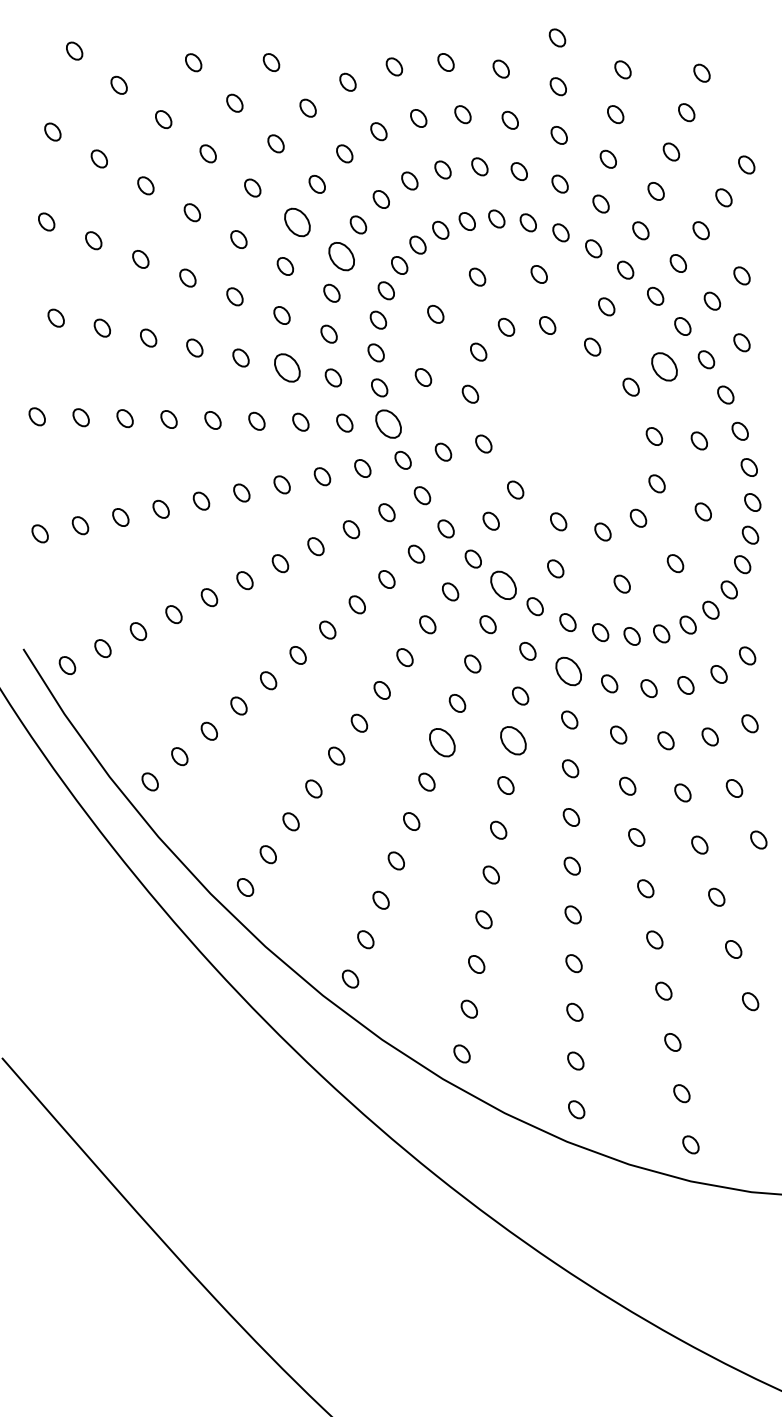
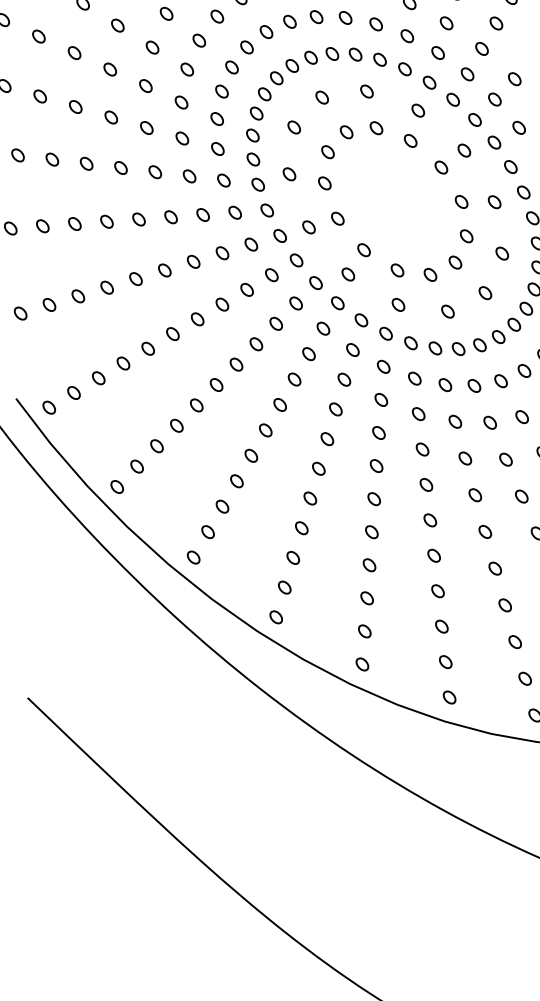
part: (296, 221) -> (186, 69), size x0.62
part: (341, 256) -> (221, 91), size x0.62
part: (664, 366) -> (464, 150), size x0.62
part: (286, 367) -> (189, 176), size x0.62
part: (388, 423) -> (267, 210), size x0.62
part: (502, 584) -> (360, 319), size x0.62
part: (568, 670) -> (414, 378), size x0.62
part: (512, 740) -> (378, 432), size x0.62
part: (441, 742) -> (326, 438), size x0.62

